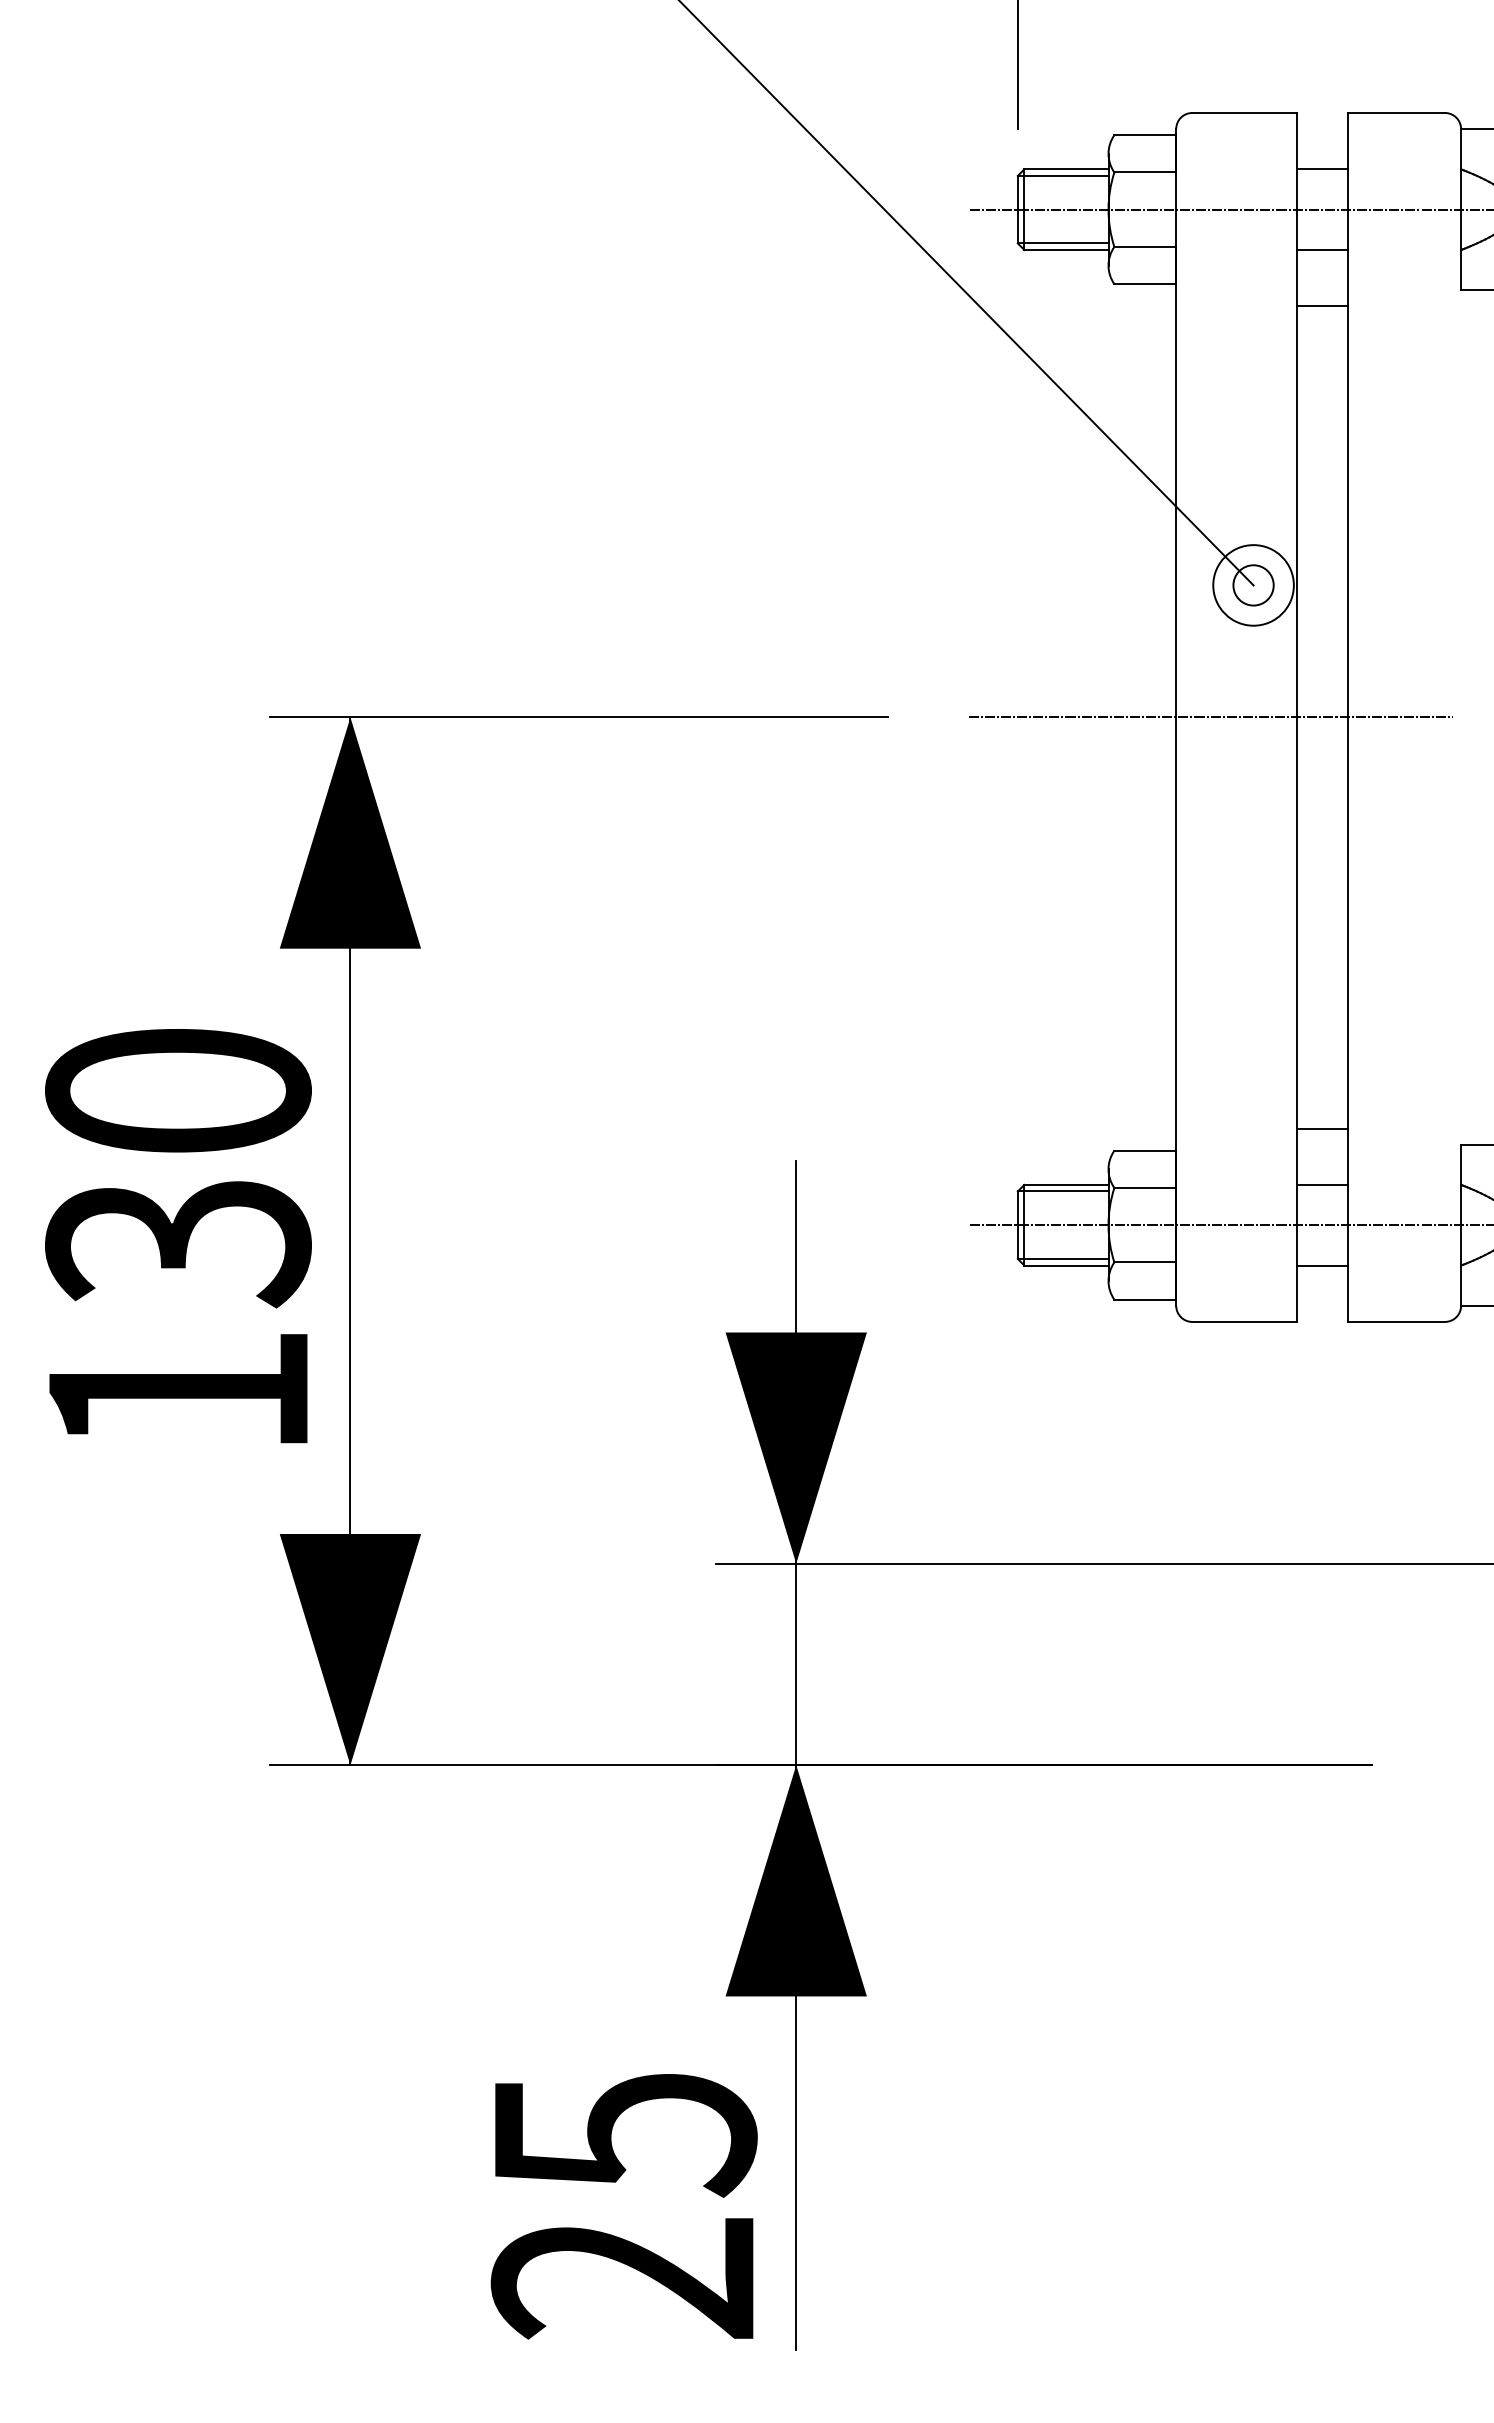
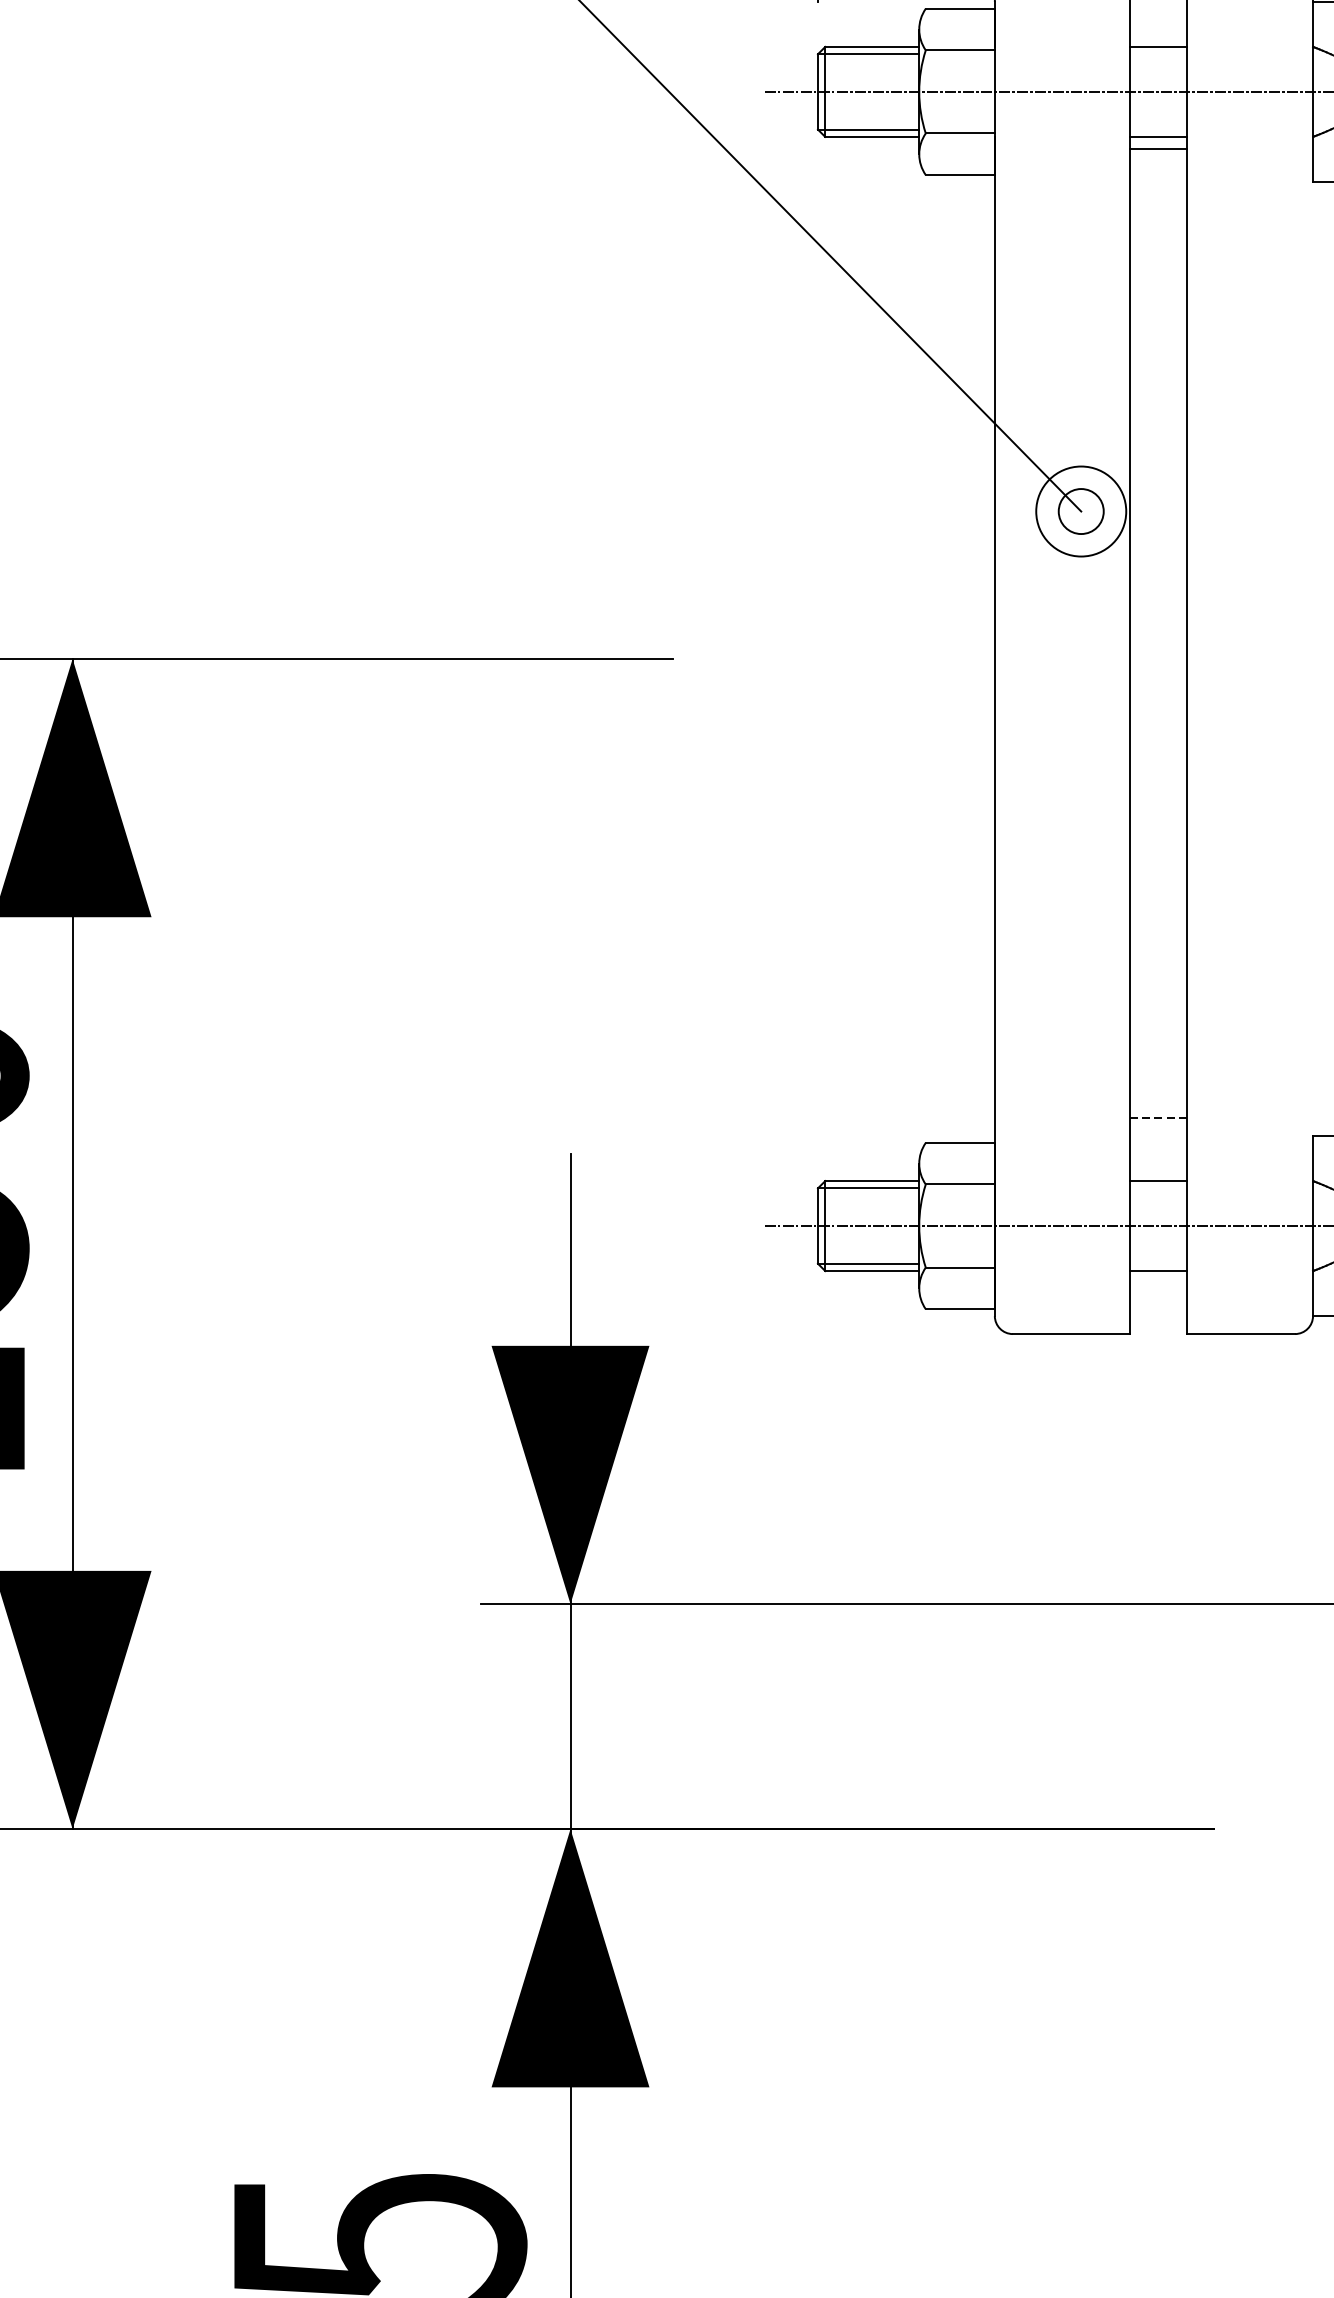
line: (1322, 306) -> (1158, 148), moved
line: (1210, 717) -> (1033, 659), removed
line: (1322, 1128) -> (1158, 1118), solid -> dashed

